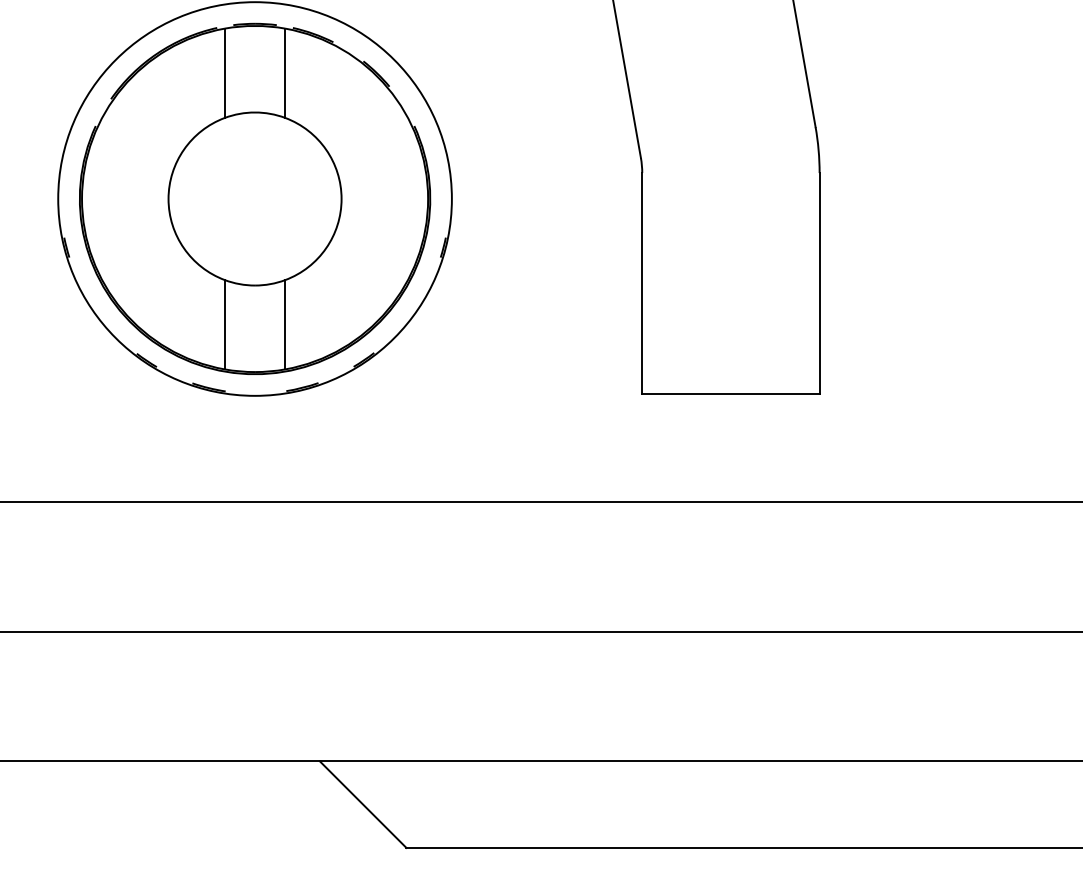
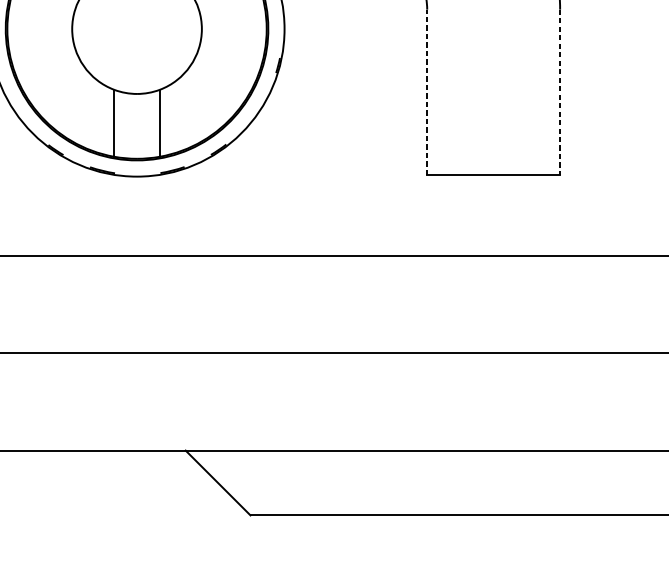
line: (642, 282) -> (427, 91), solid -> dashed
line: (819, 283) -> (560, 92), solid -> dashed

